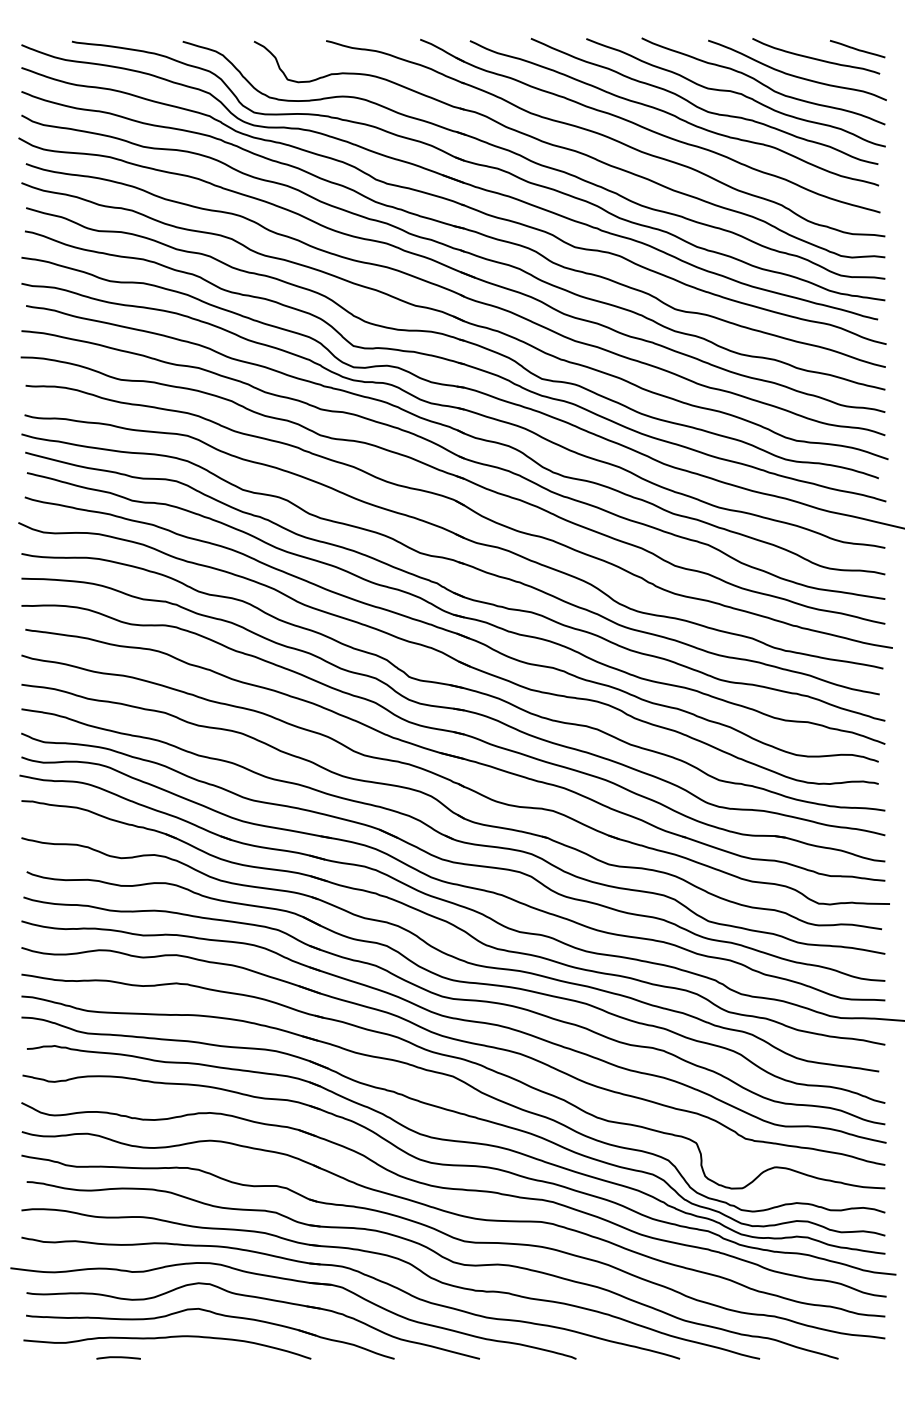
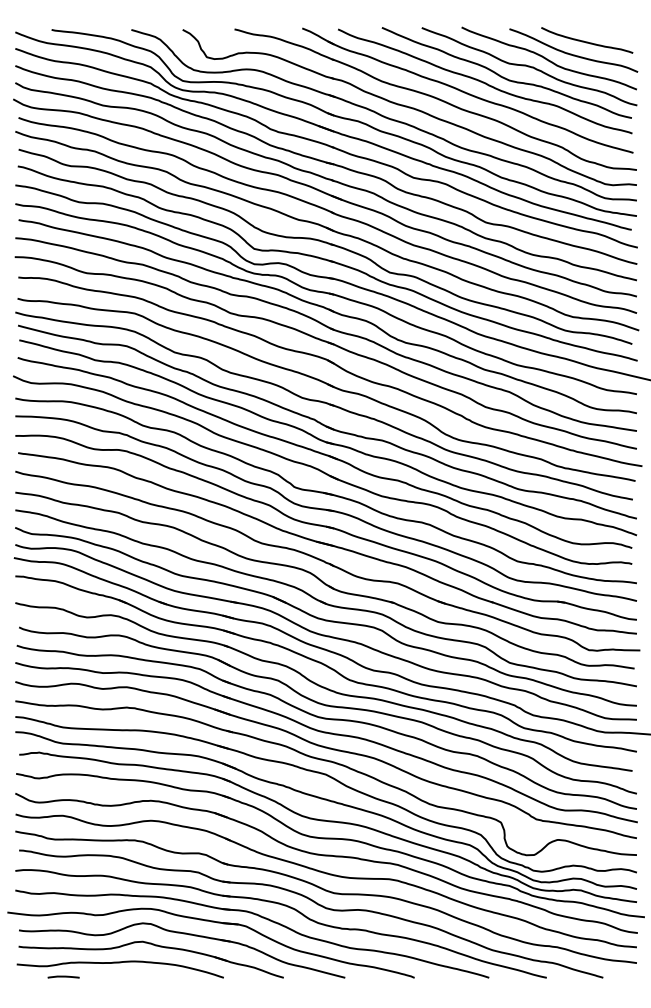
line: (857, 49) -> (616, 35), removed
line: (118, 1357) -> (63, 976), moved

